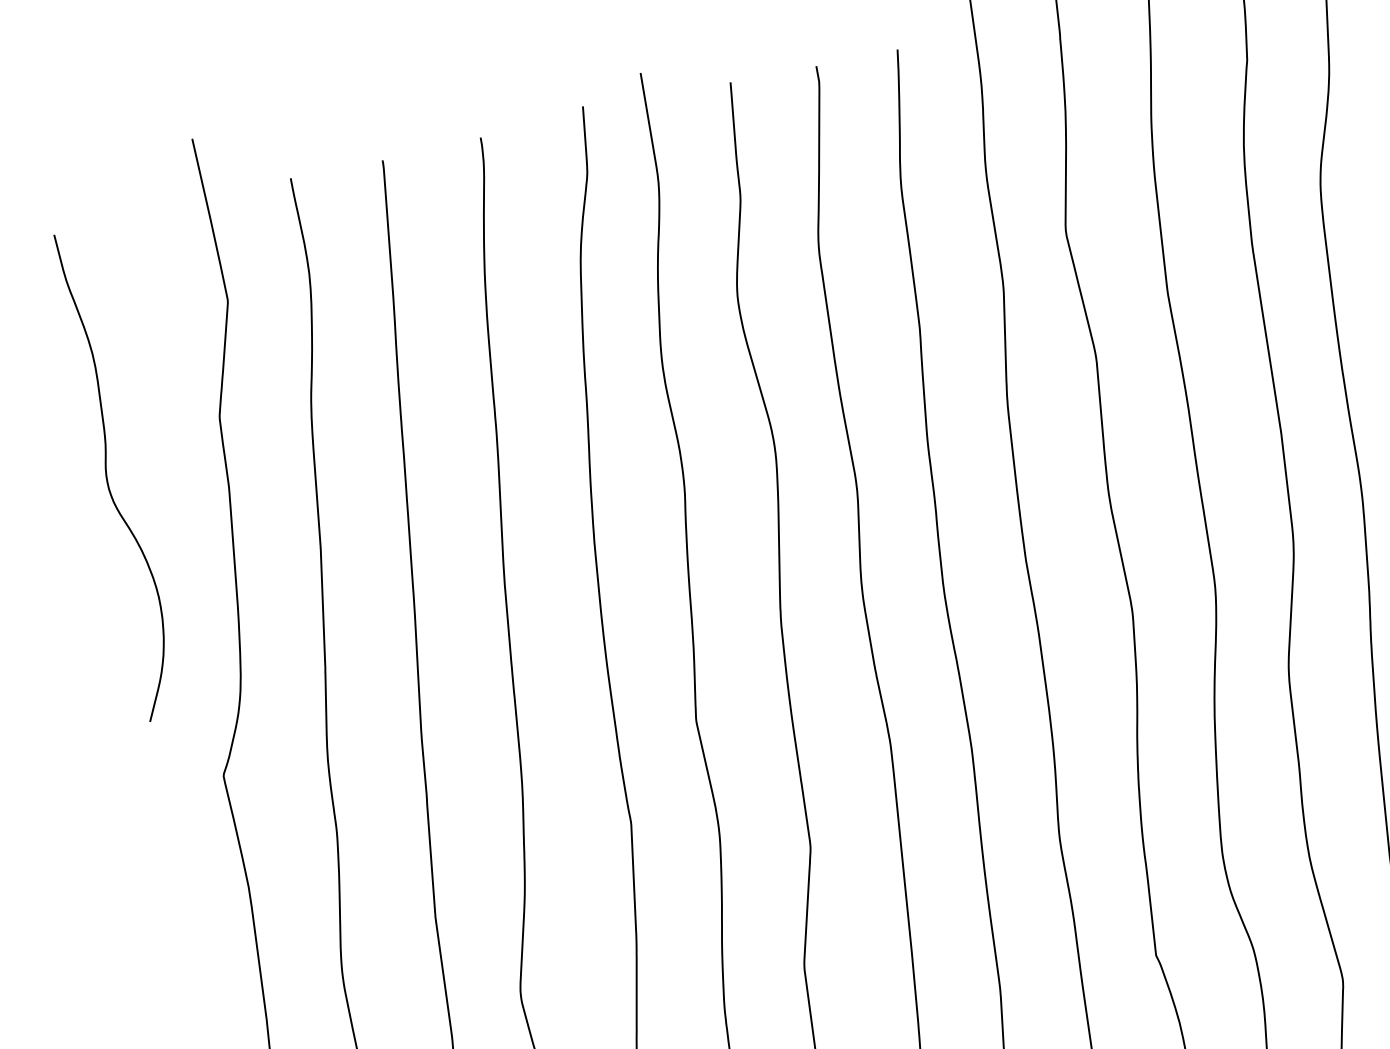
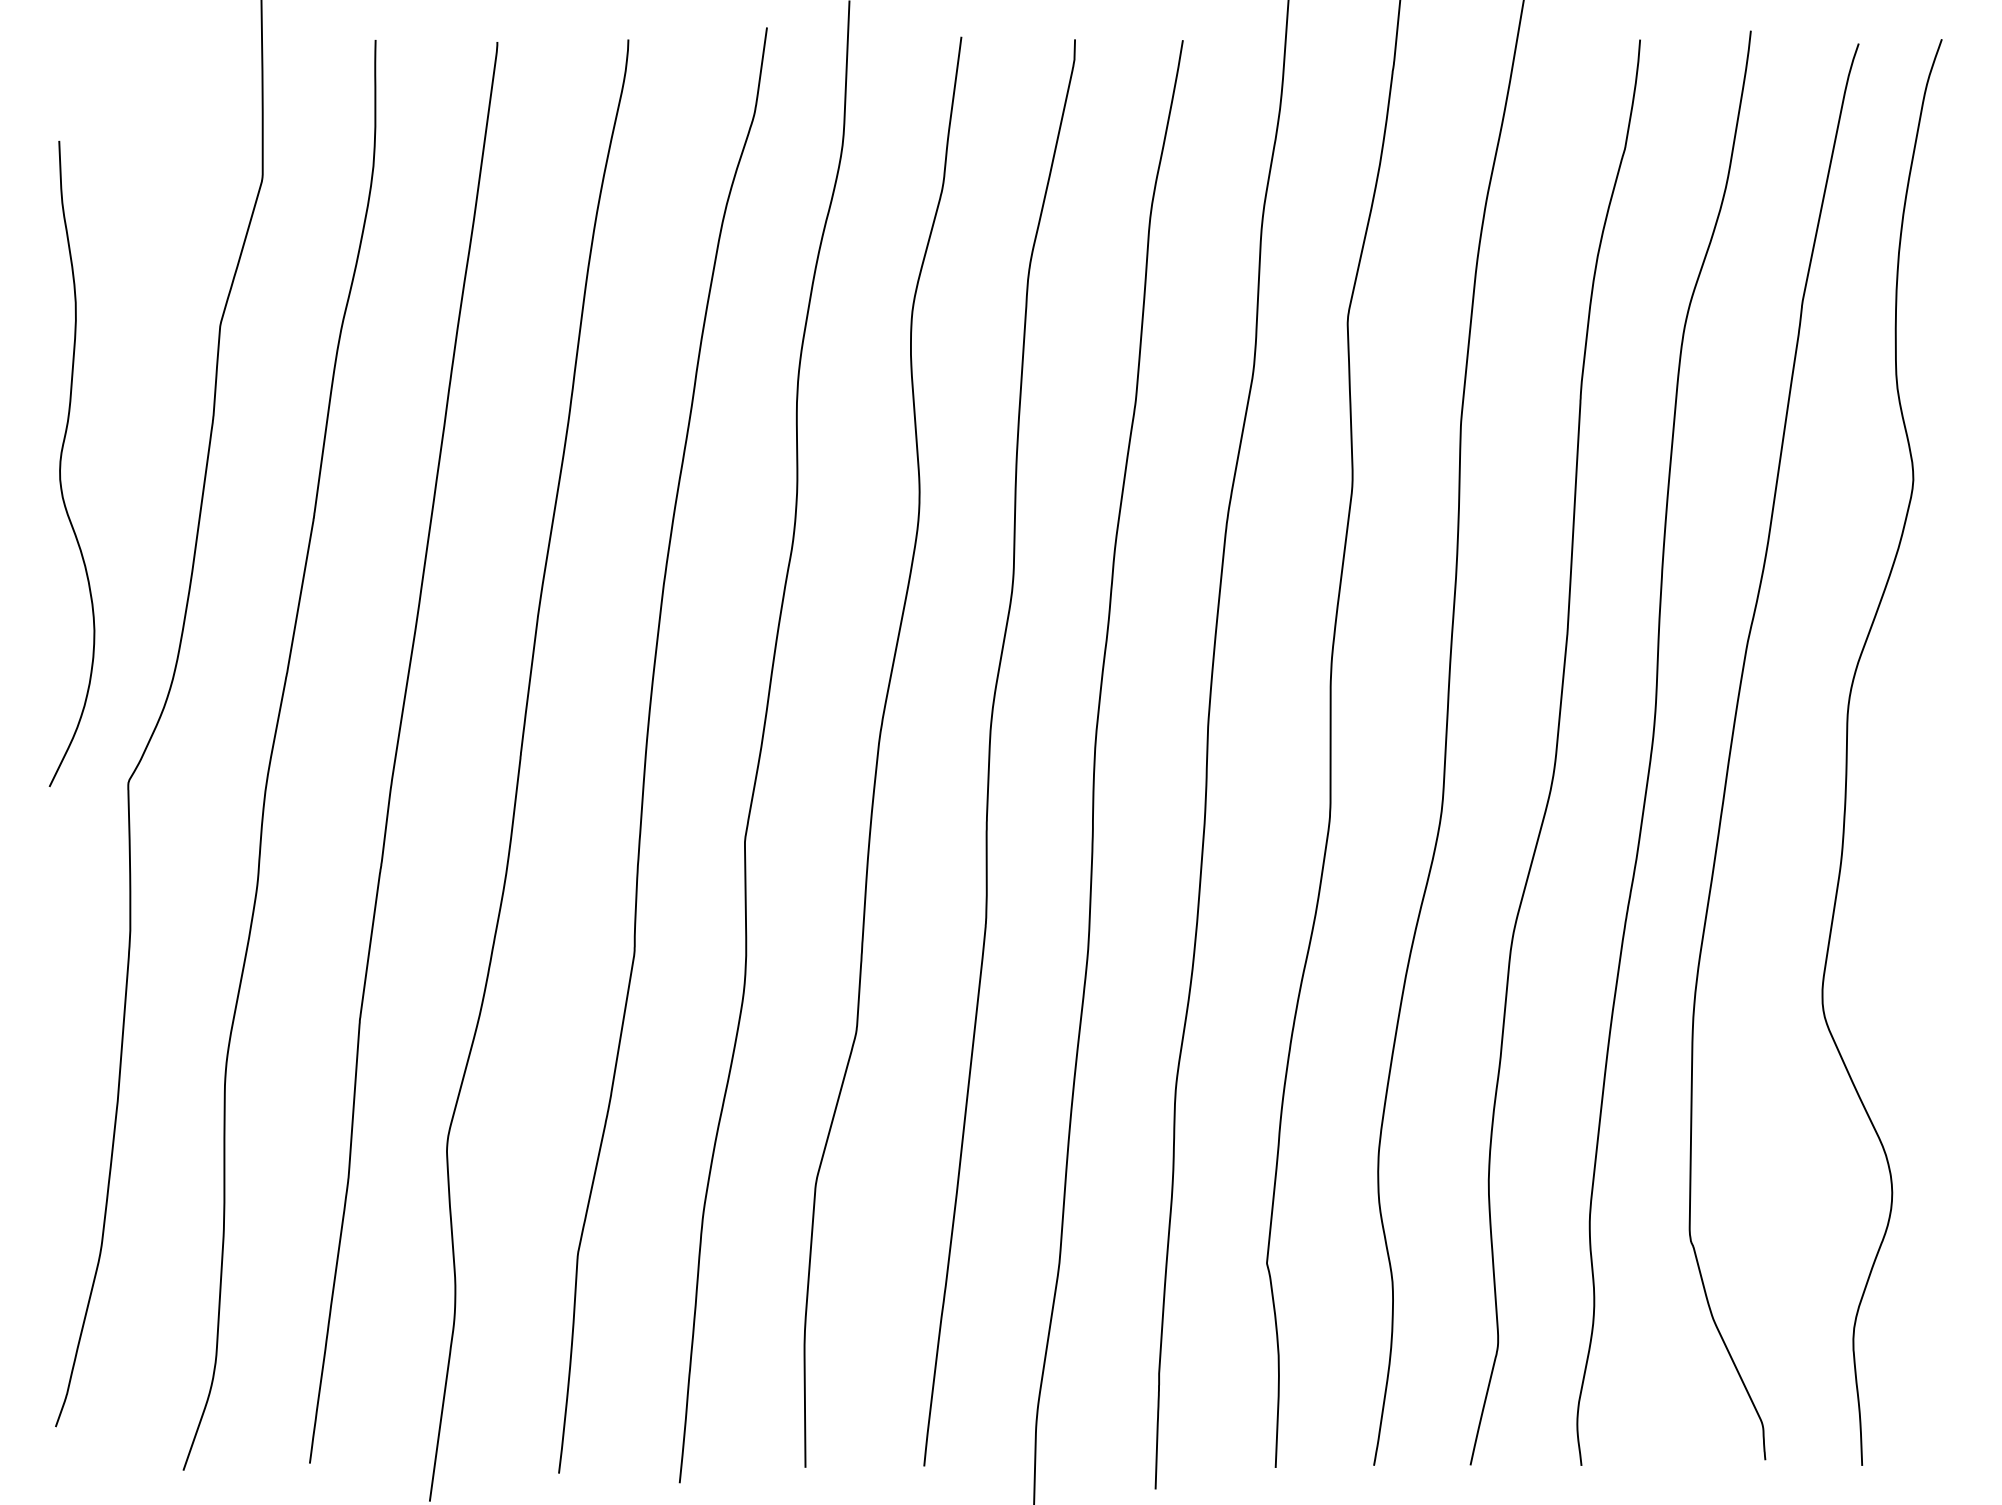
curve: (107, 476) -> (61, 463), moved

